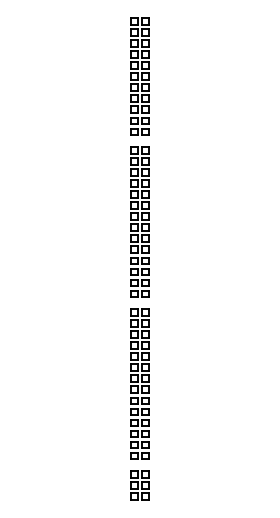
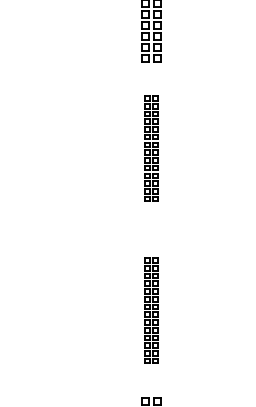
part: (139, 221) -> (151, 148), size x0.7
part: (139, 383) -> (151, 310), size x0.7

